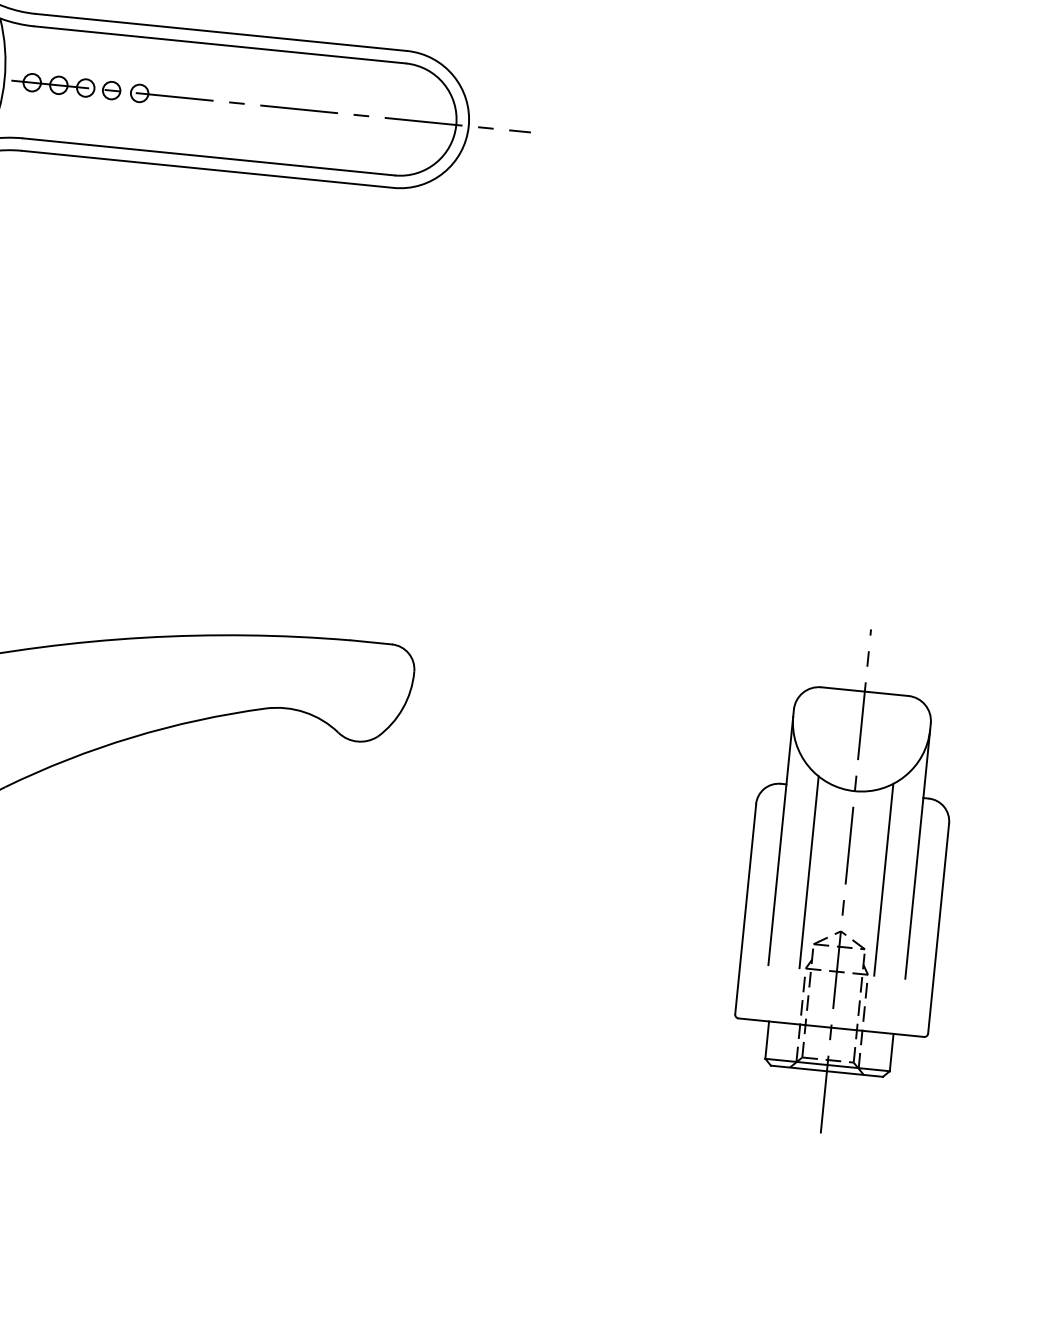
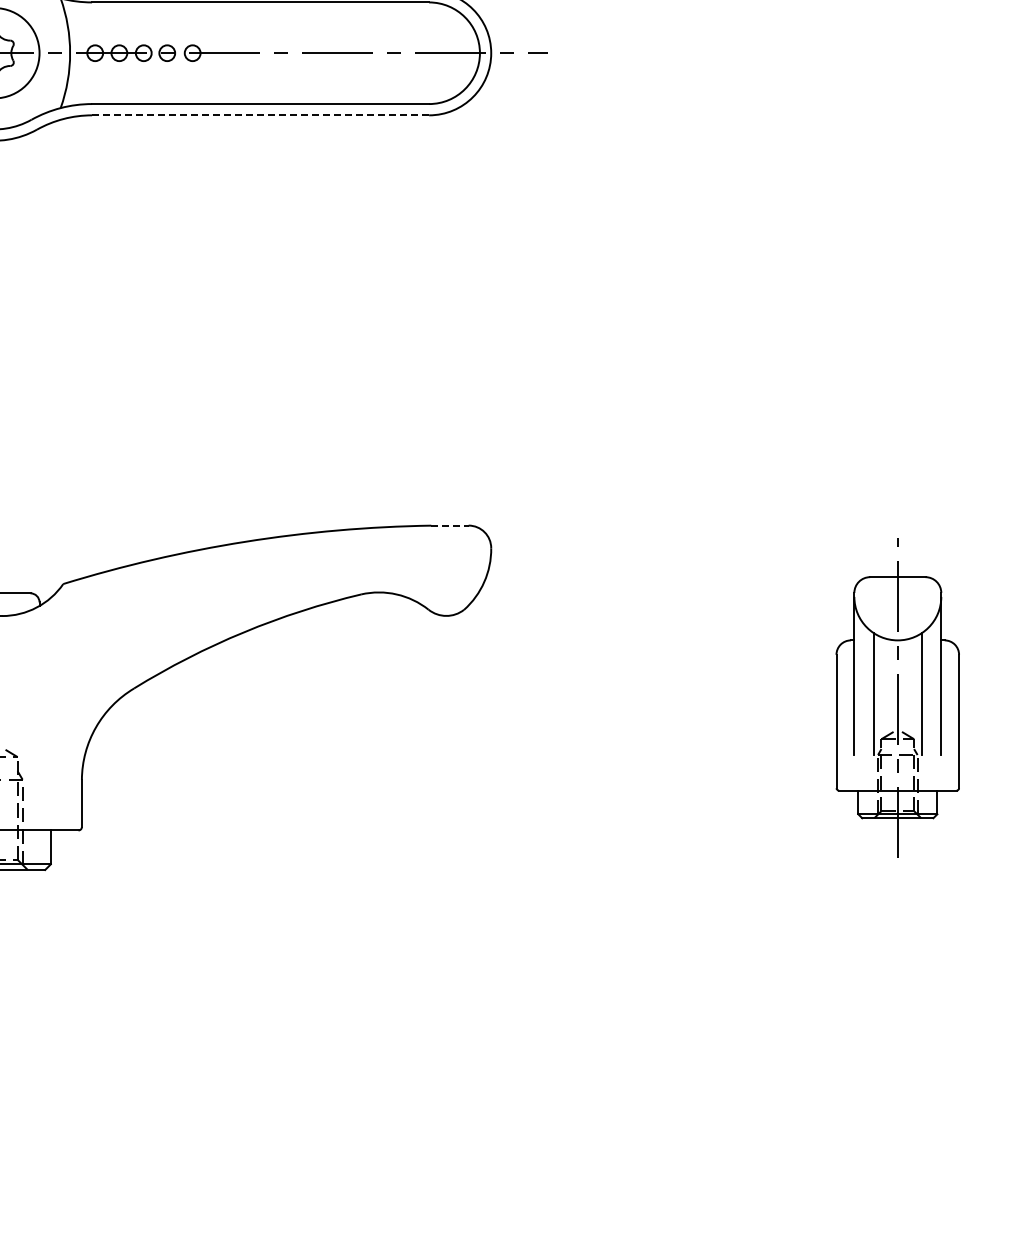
line: (207, 169) -> (260, 115), solid -> dashed
line: (370, 642) -> (449, 525), solid -> dashed
part: (845, 881) -> (897, 697), size x0.7

